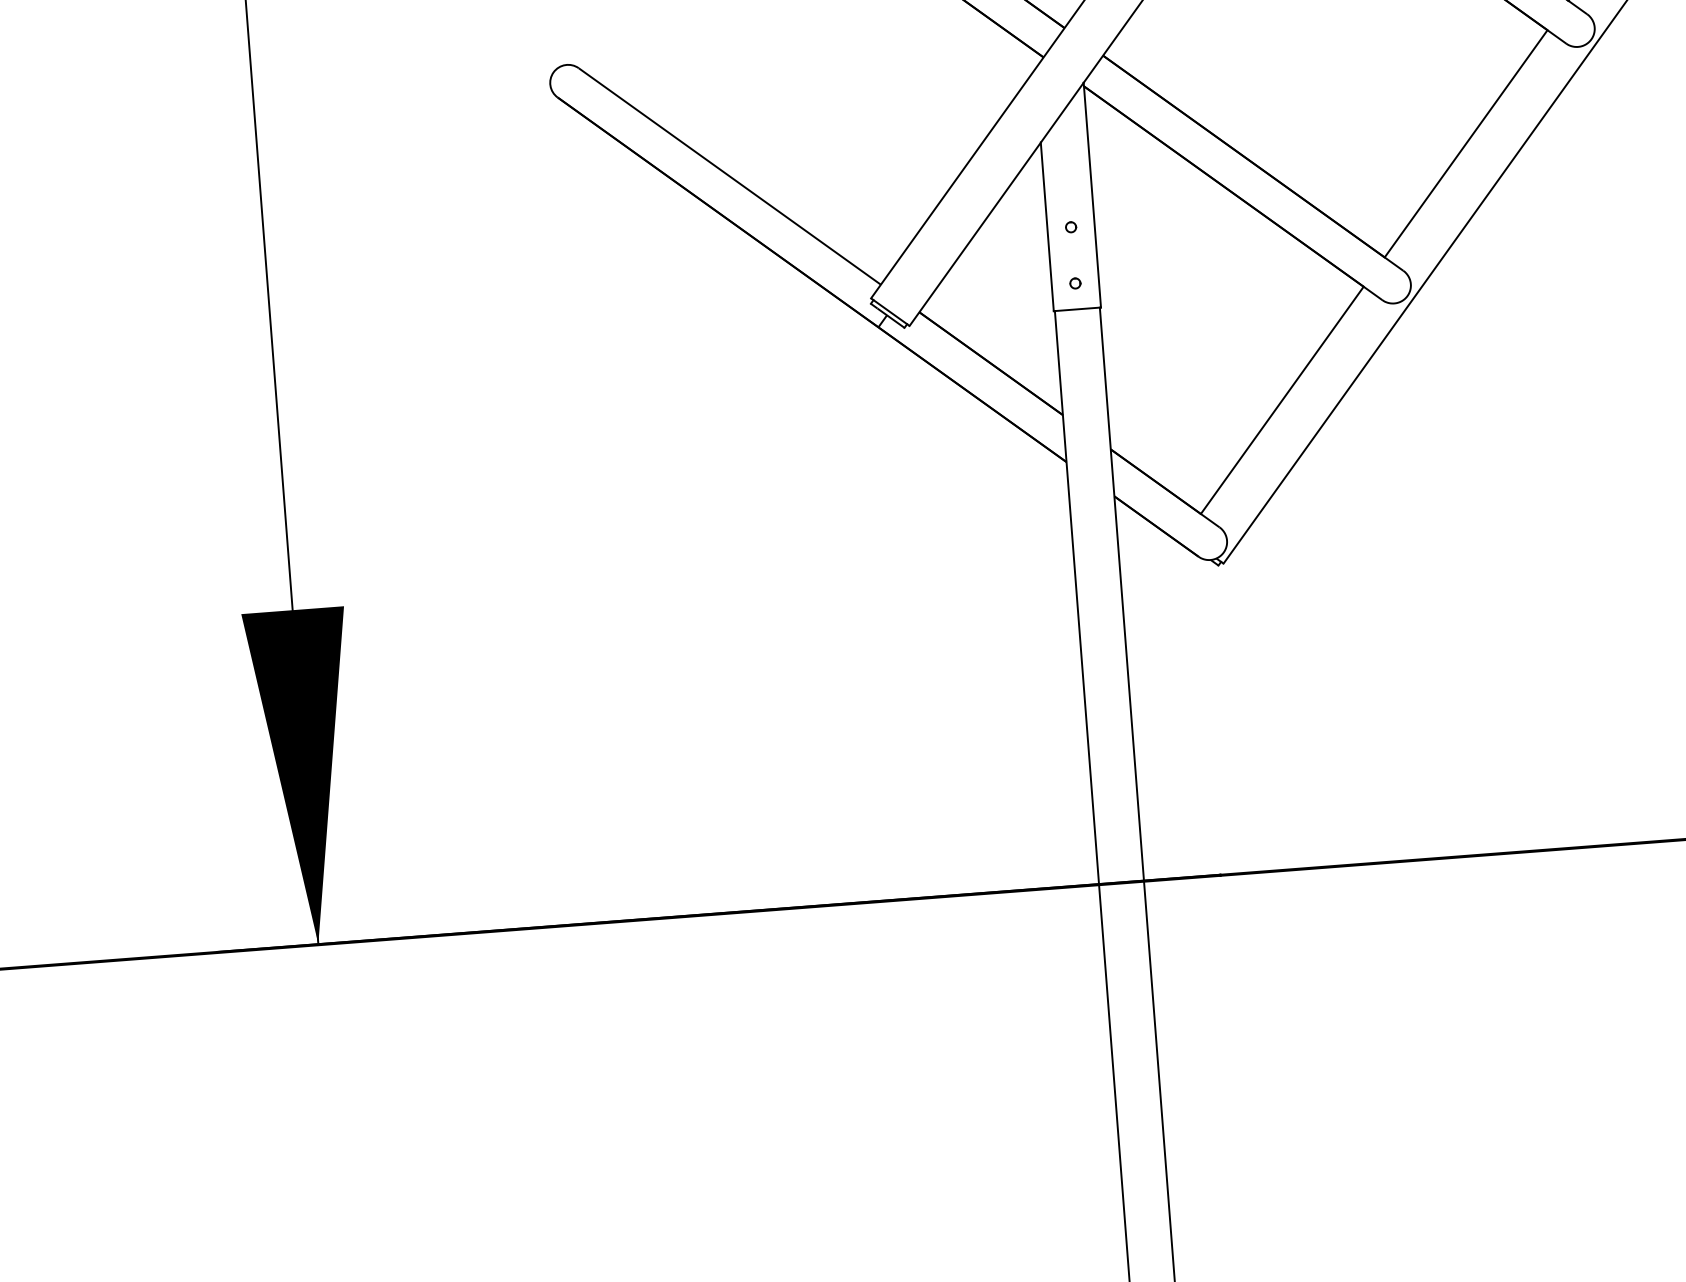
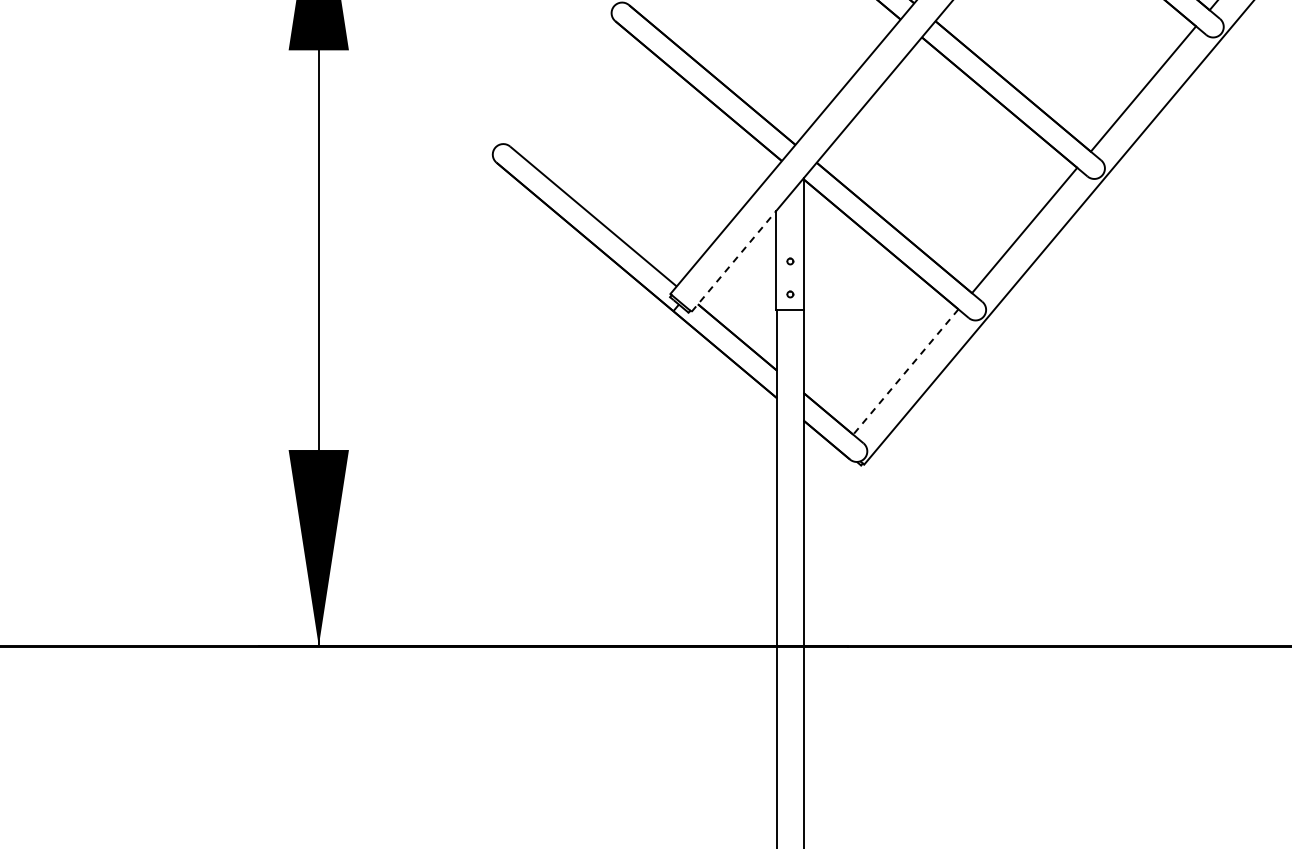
line: (975, 234) -> (734, 261), solid -> dashed
line: (1281, 401) -> (905, 372), solid -> dashed

